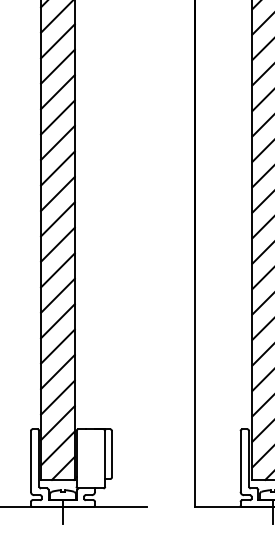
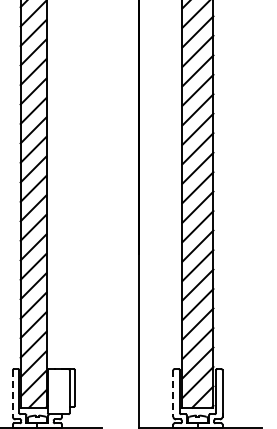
line: (30, 462) -> (12, 394), solid -> dashed
line: (240, 462) -> (173, 394), solid -> dashed

